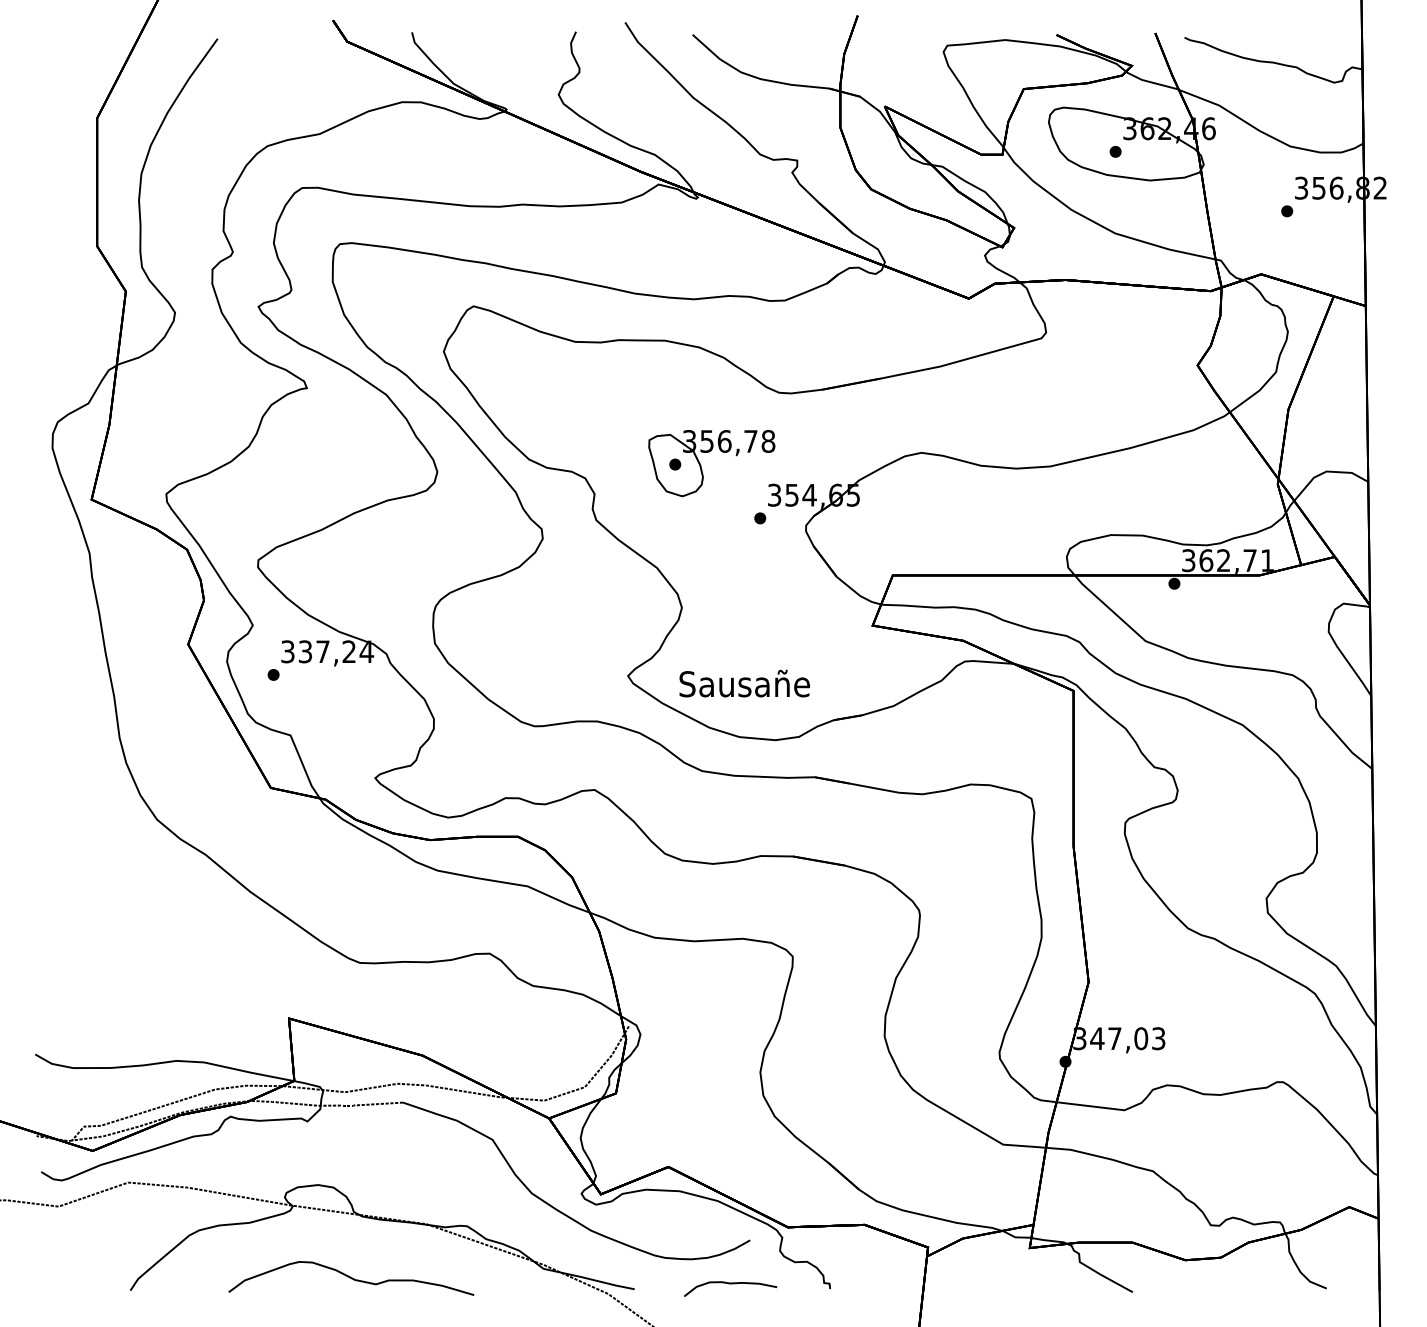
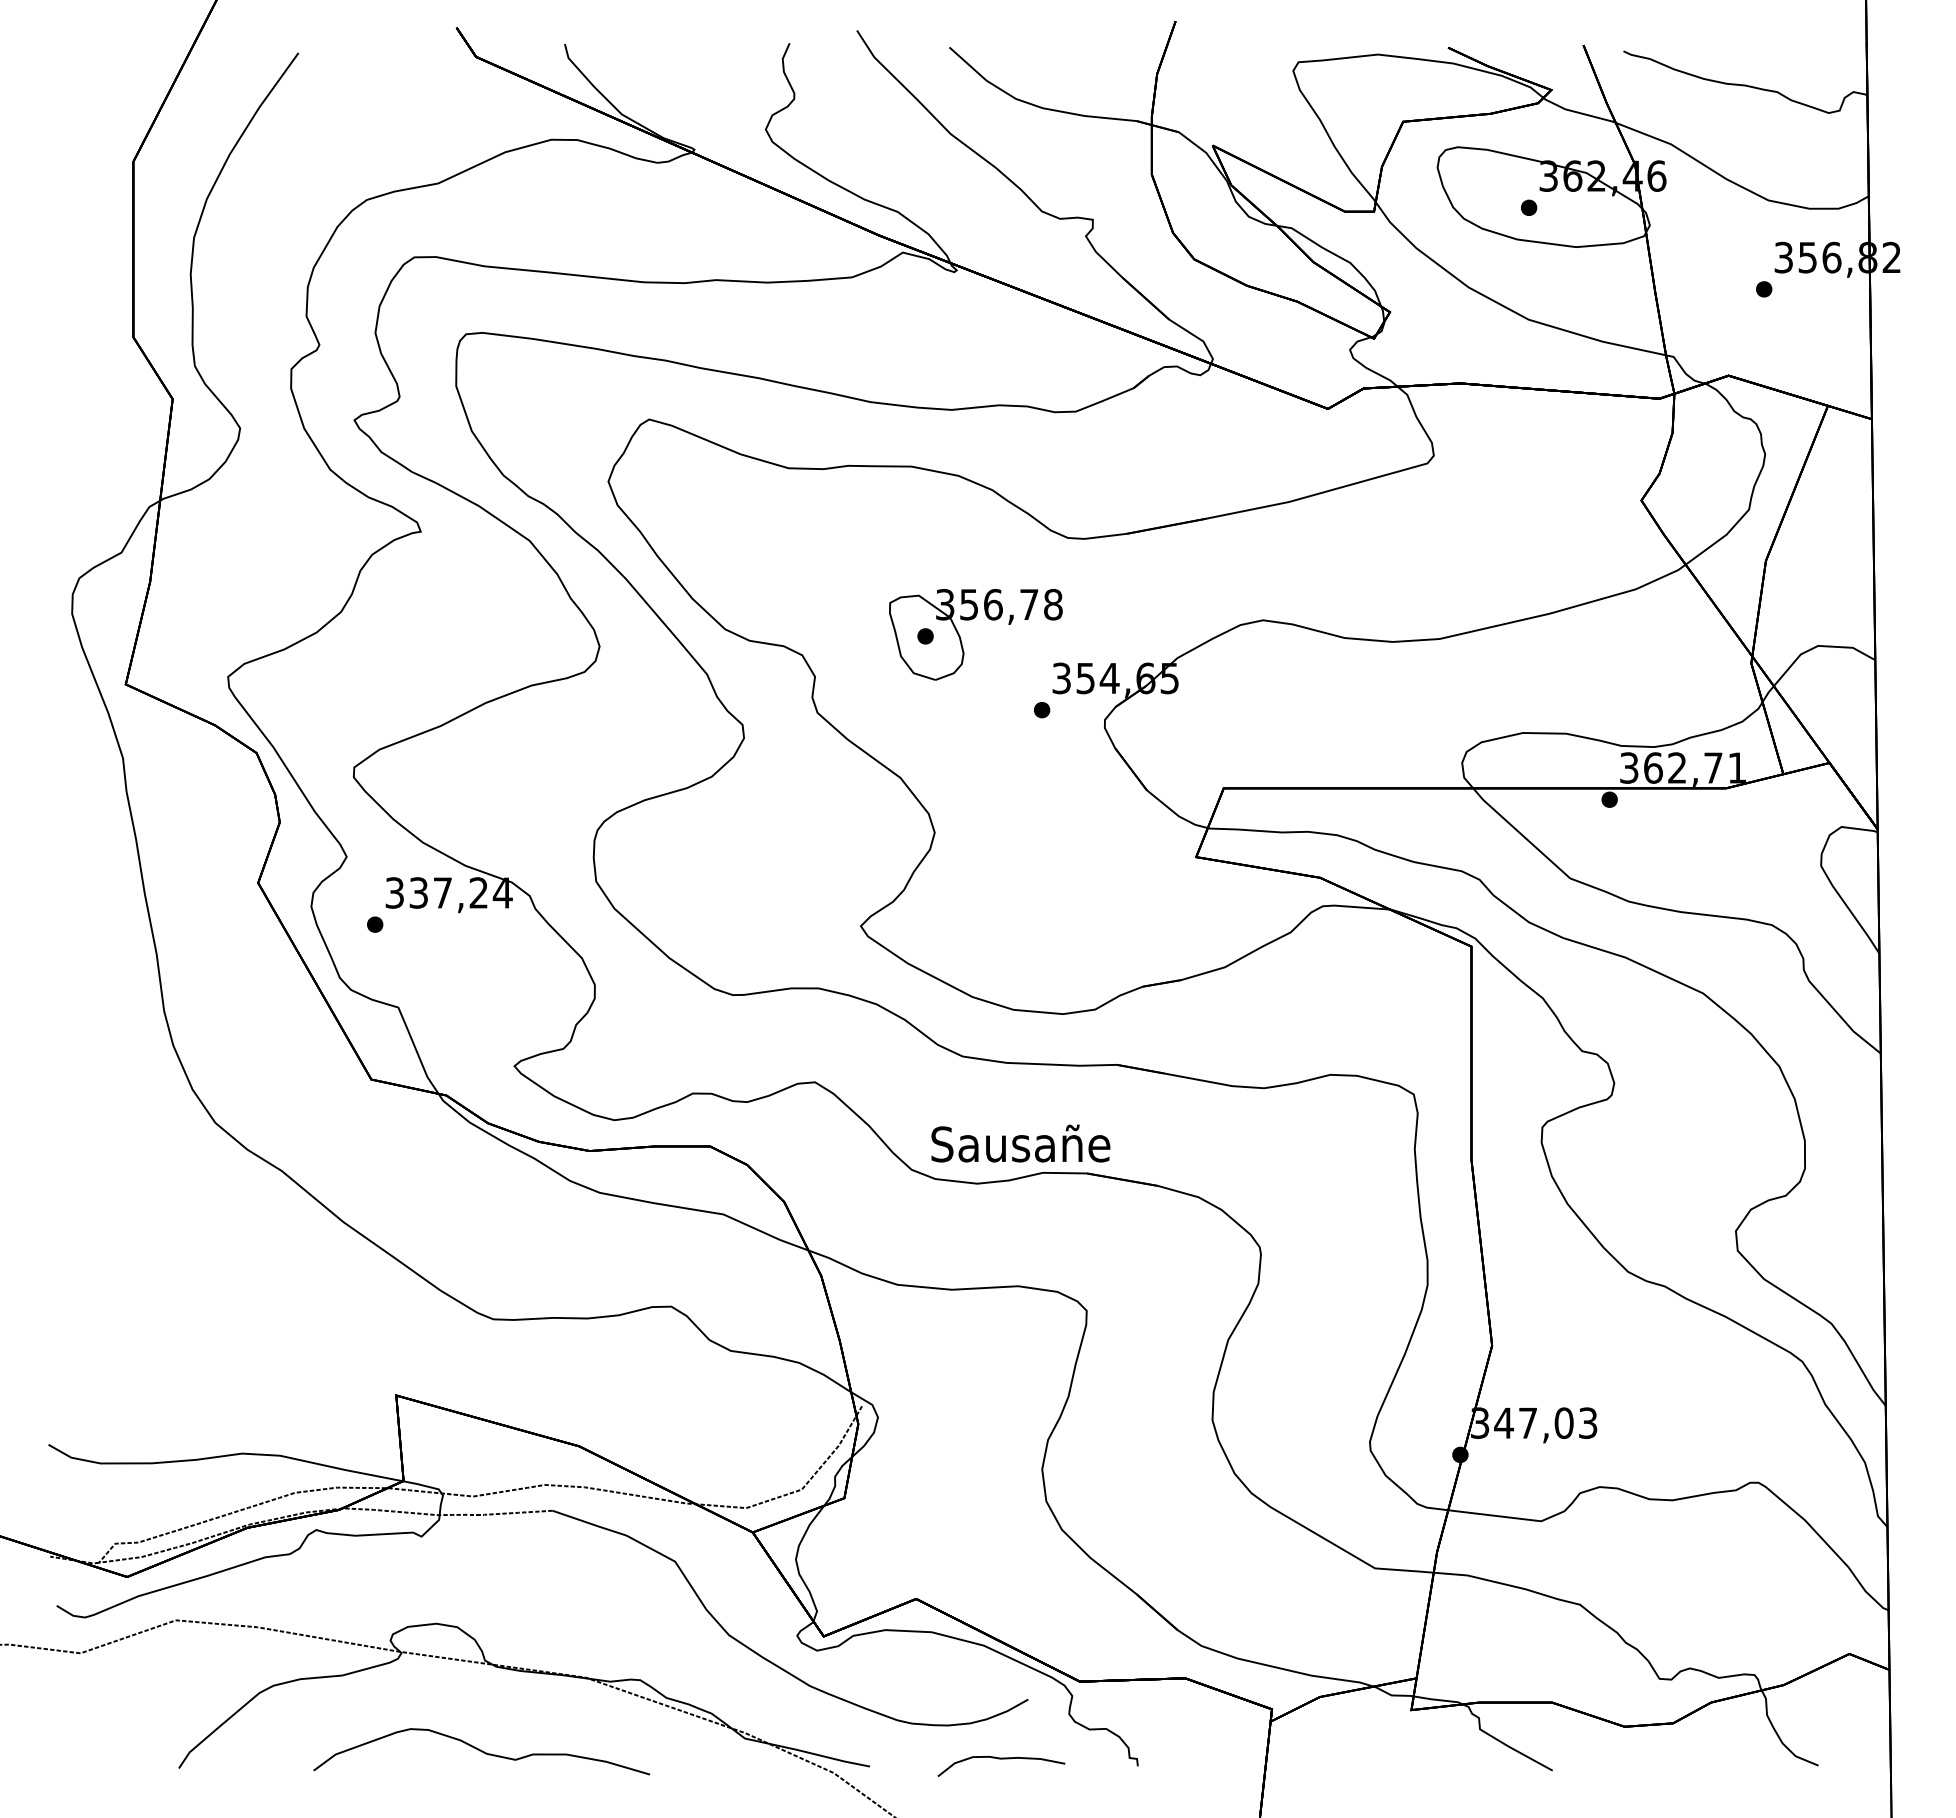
text: (744, 683) -> (1020, 1143), moved

